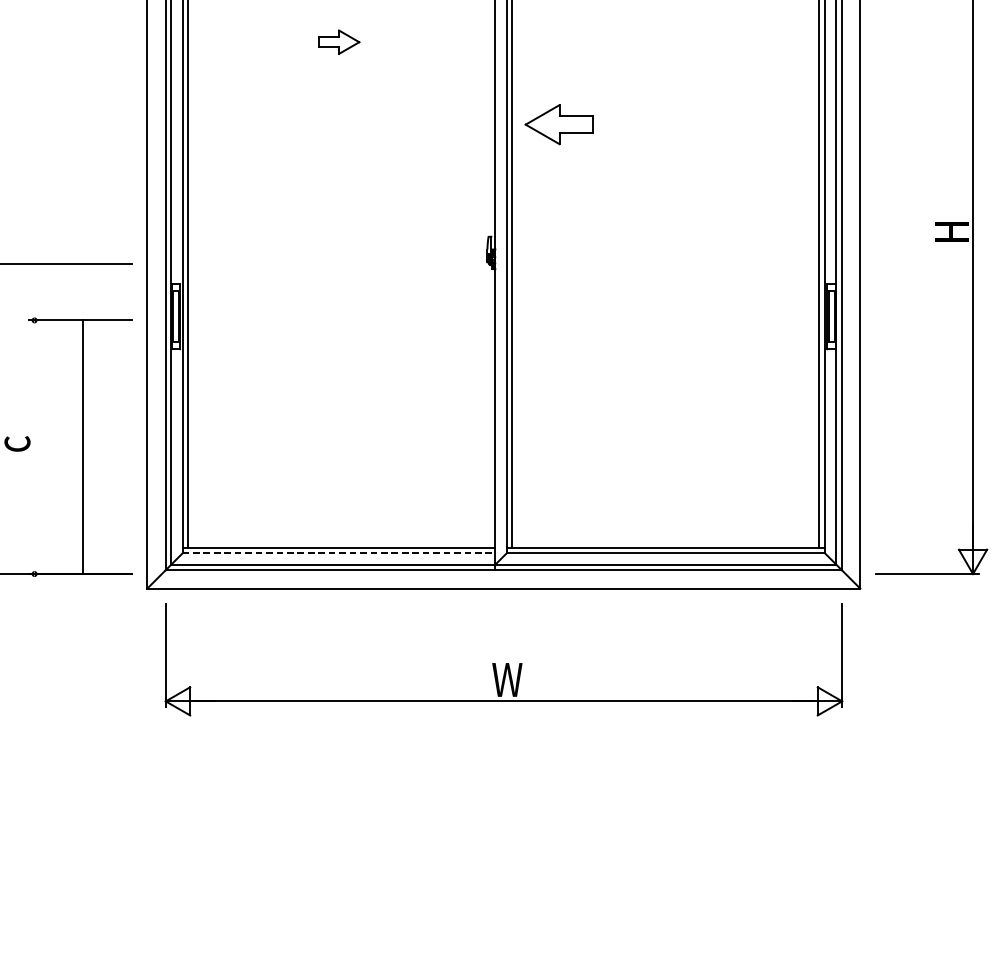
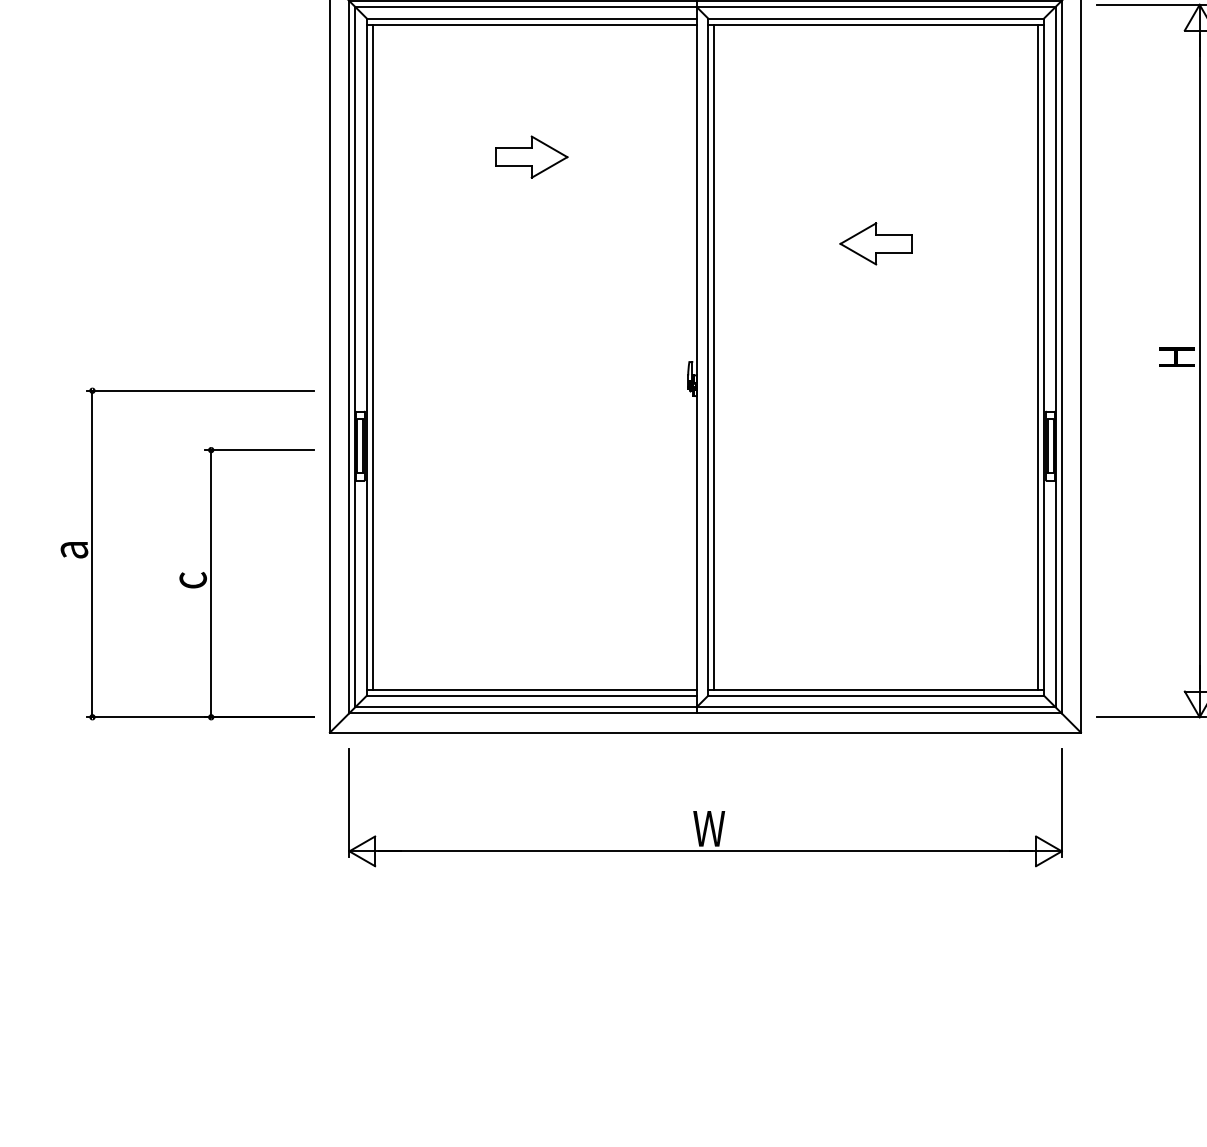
part: (338, 41) -> (531, 156), size x1.67
part: (558, 124) -> (875, 243), moved
line: (83, 447) -> (211, 583), moved
line: (338, 553) -> (531, 695), dashed -> solid

